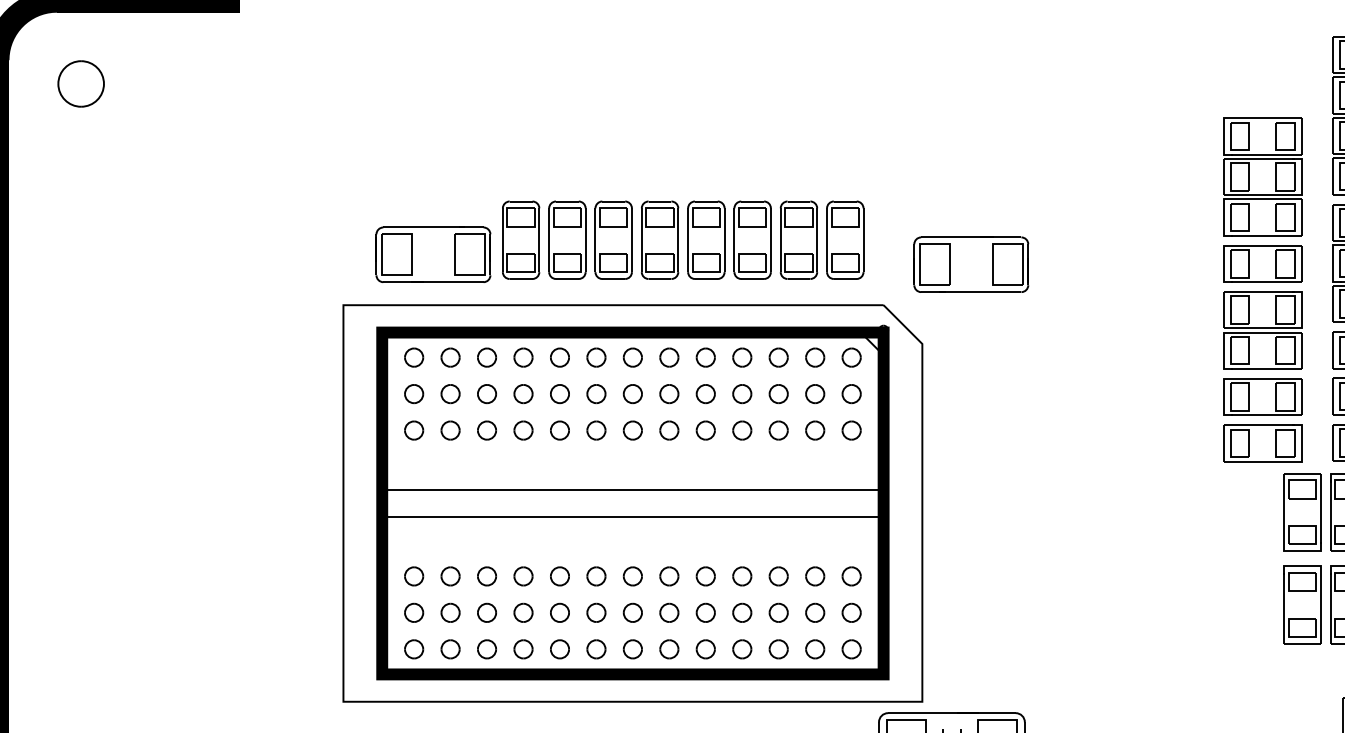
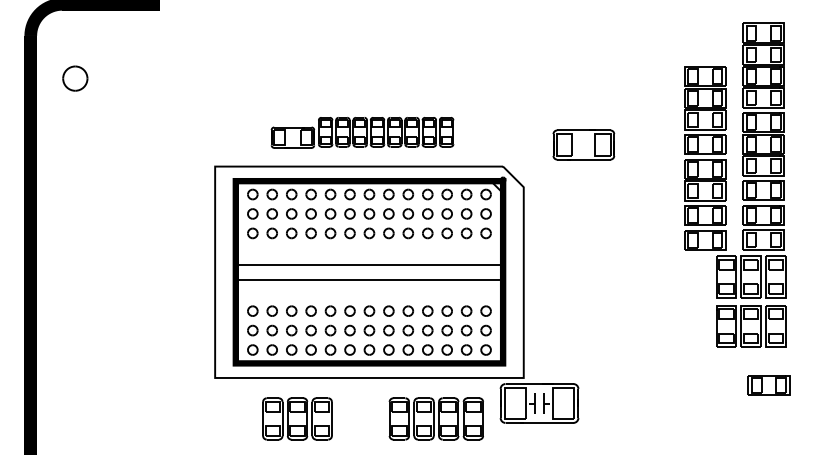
part: (81, 83) -> (75, 78), moved
part: (619, 241) -> (362, 132), size x0.7
part: (970, 263) -> (583, 144), moved

